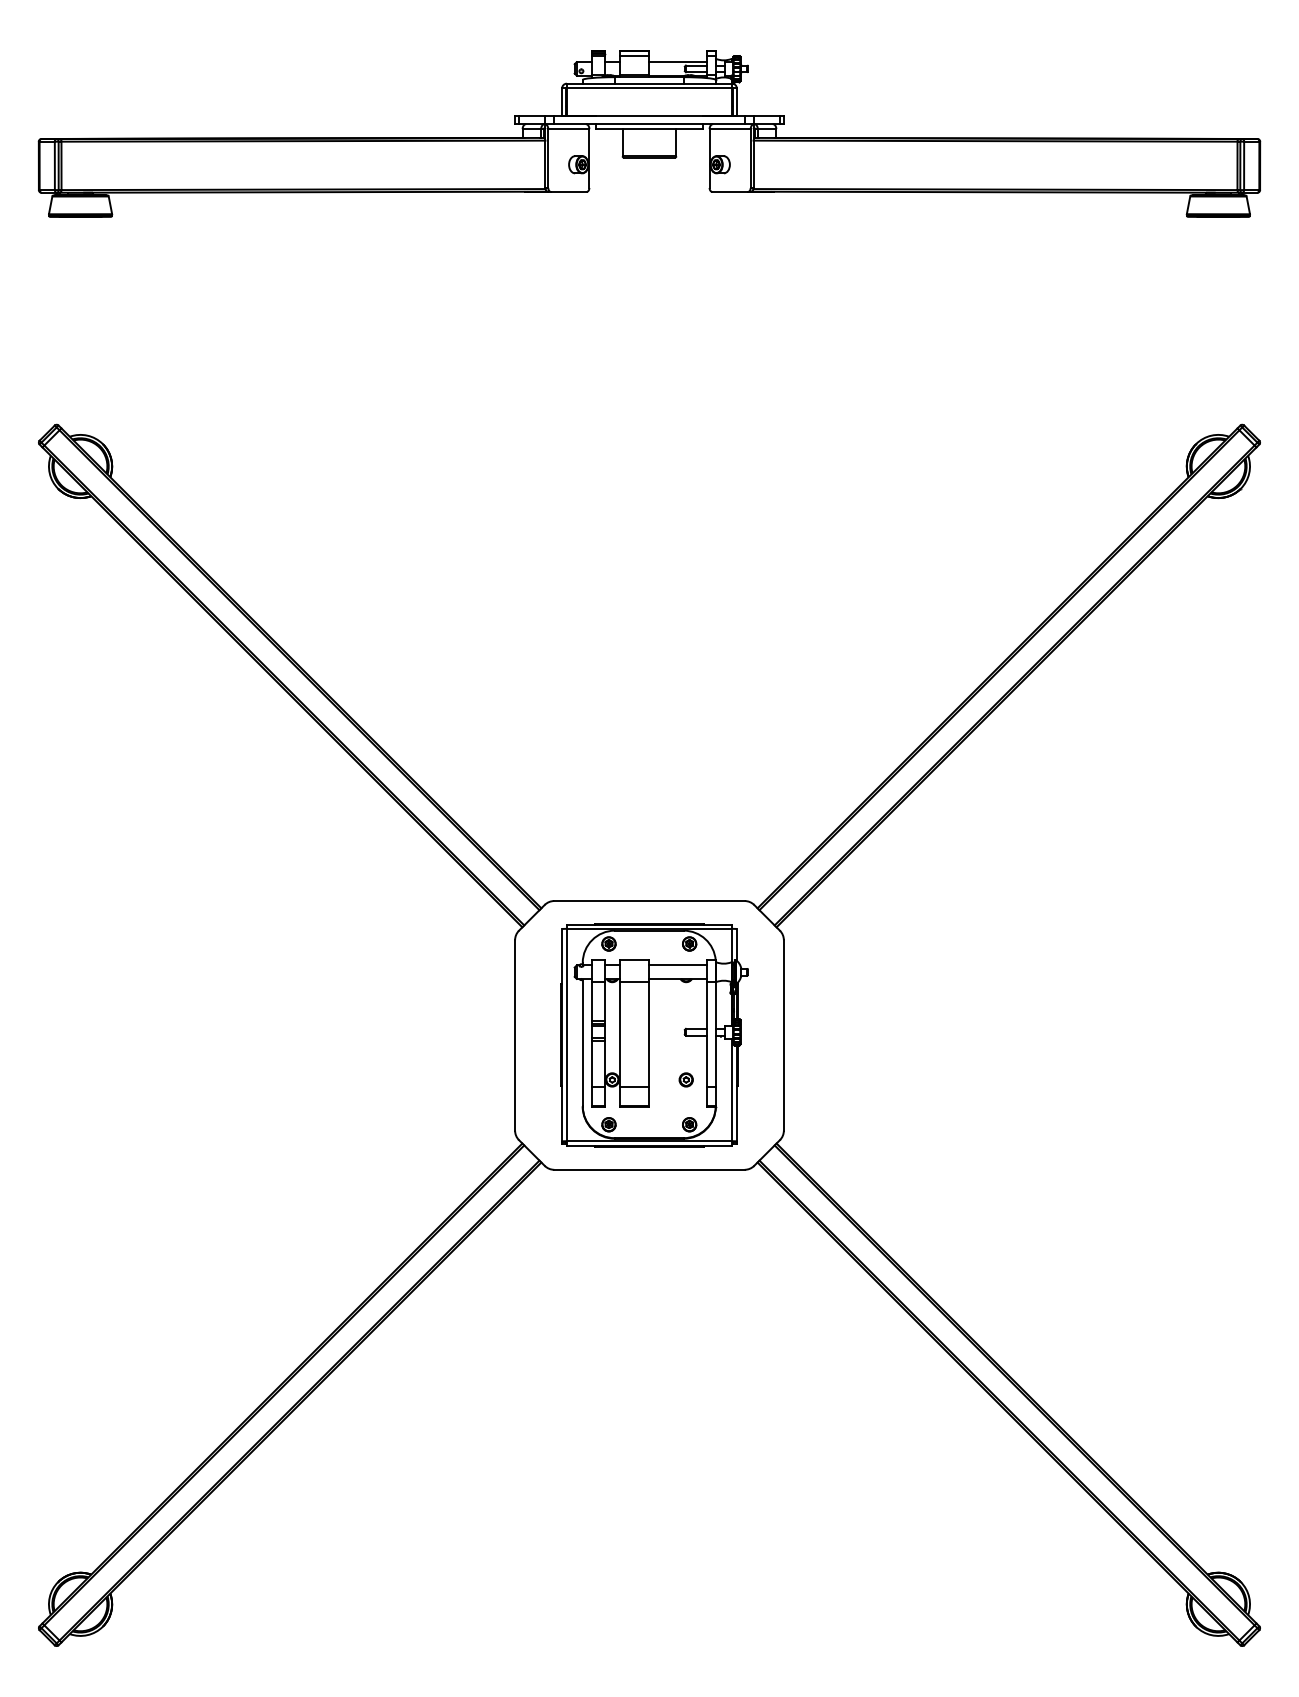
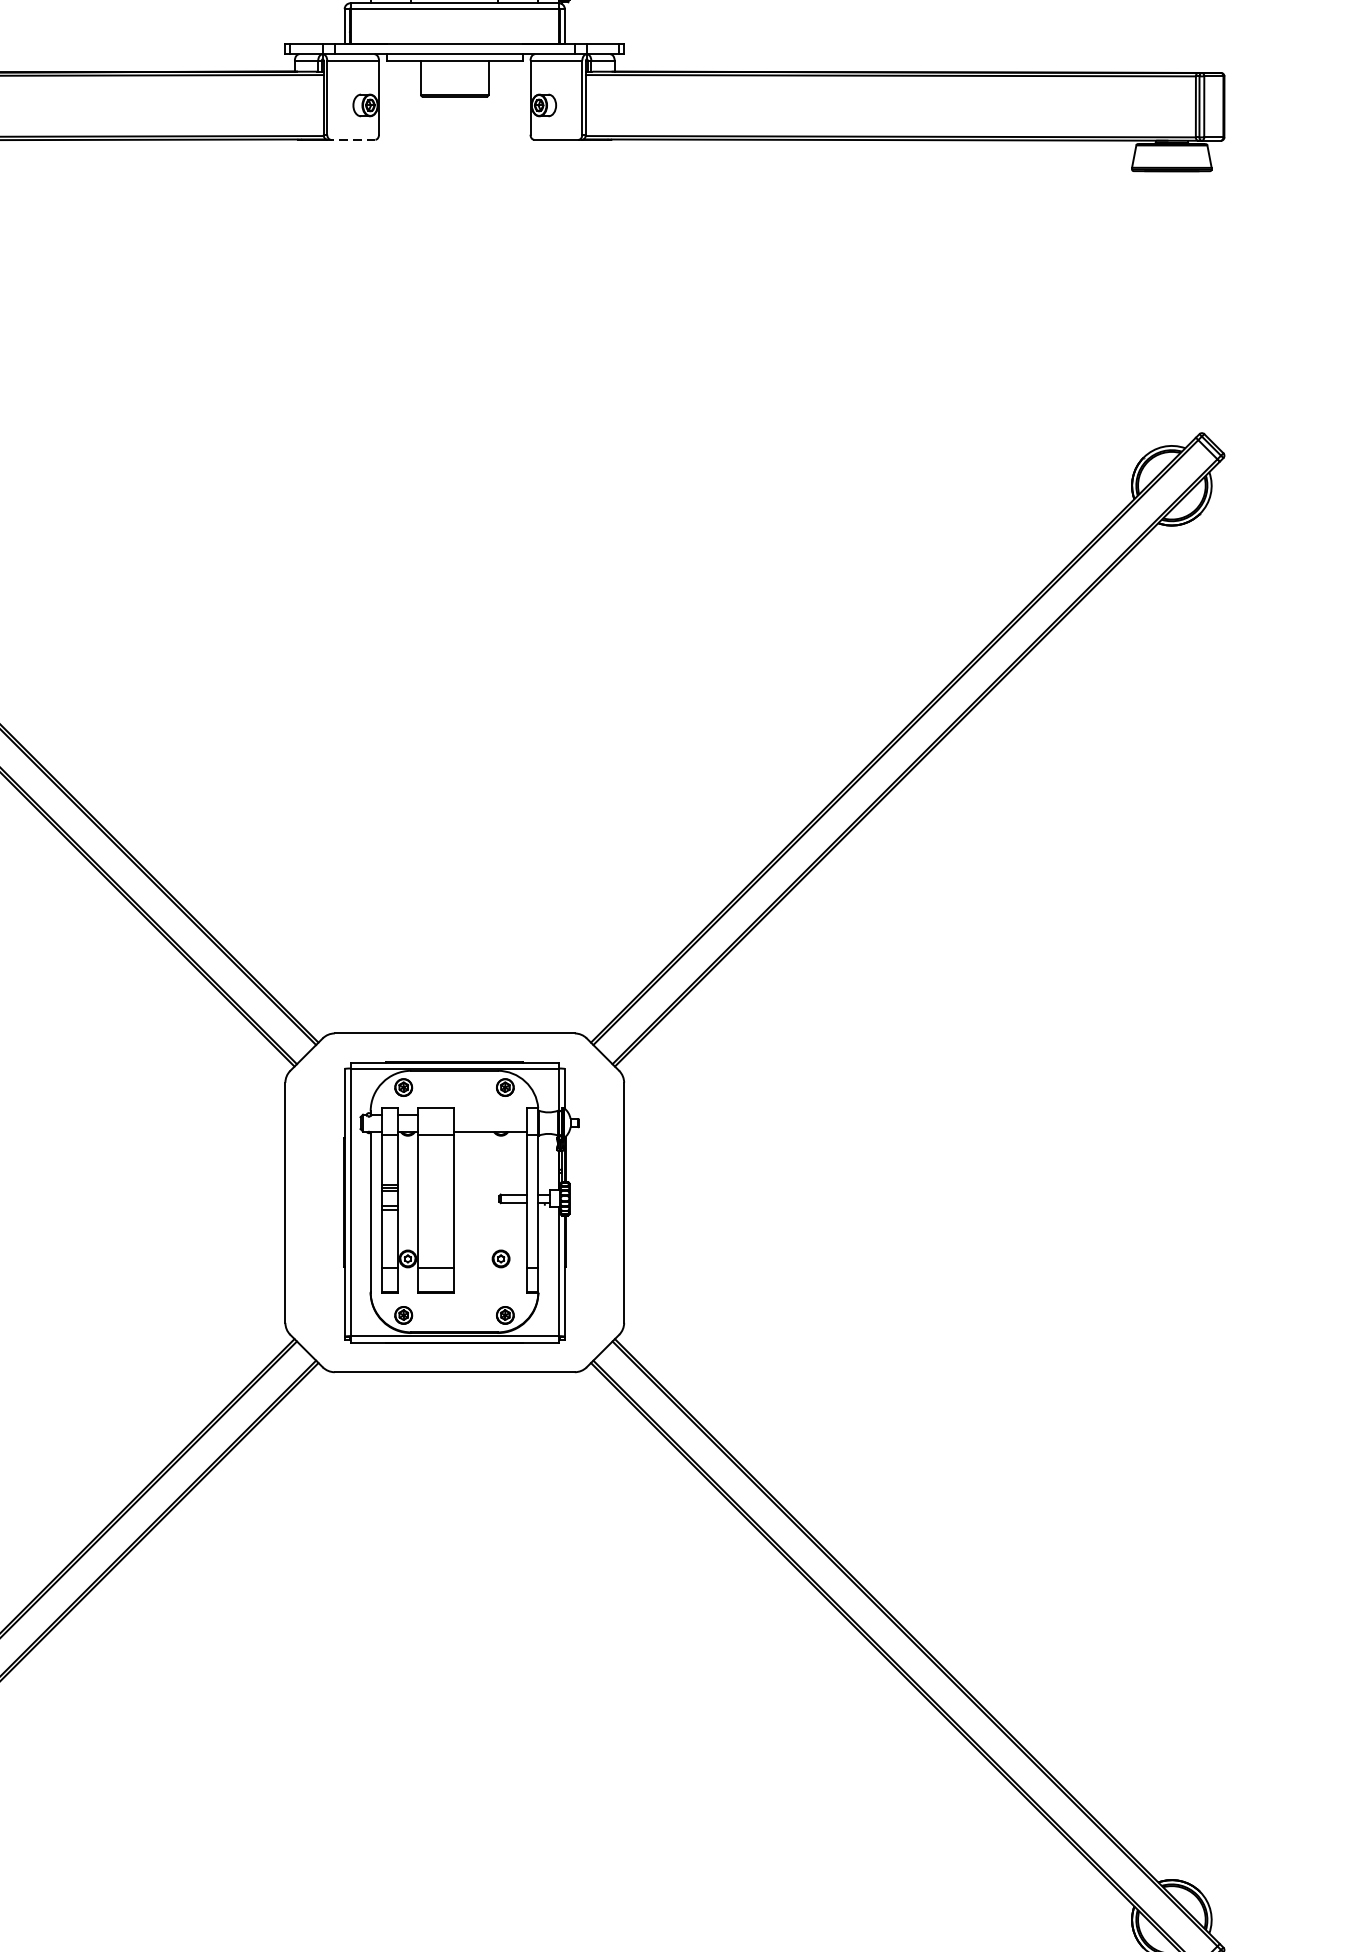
line: (568, 191) -> (352, 139), solid -> dashed
line: (677, 965) -> (490, 1114), removed

